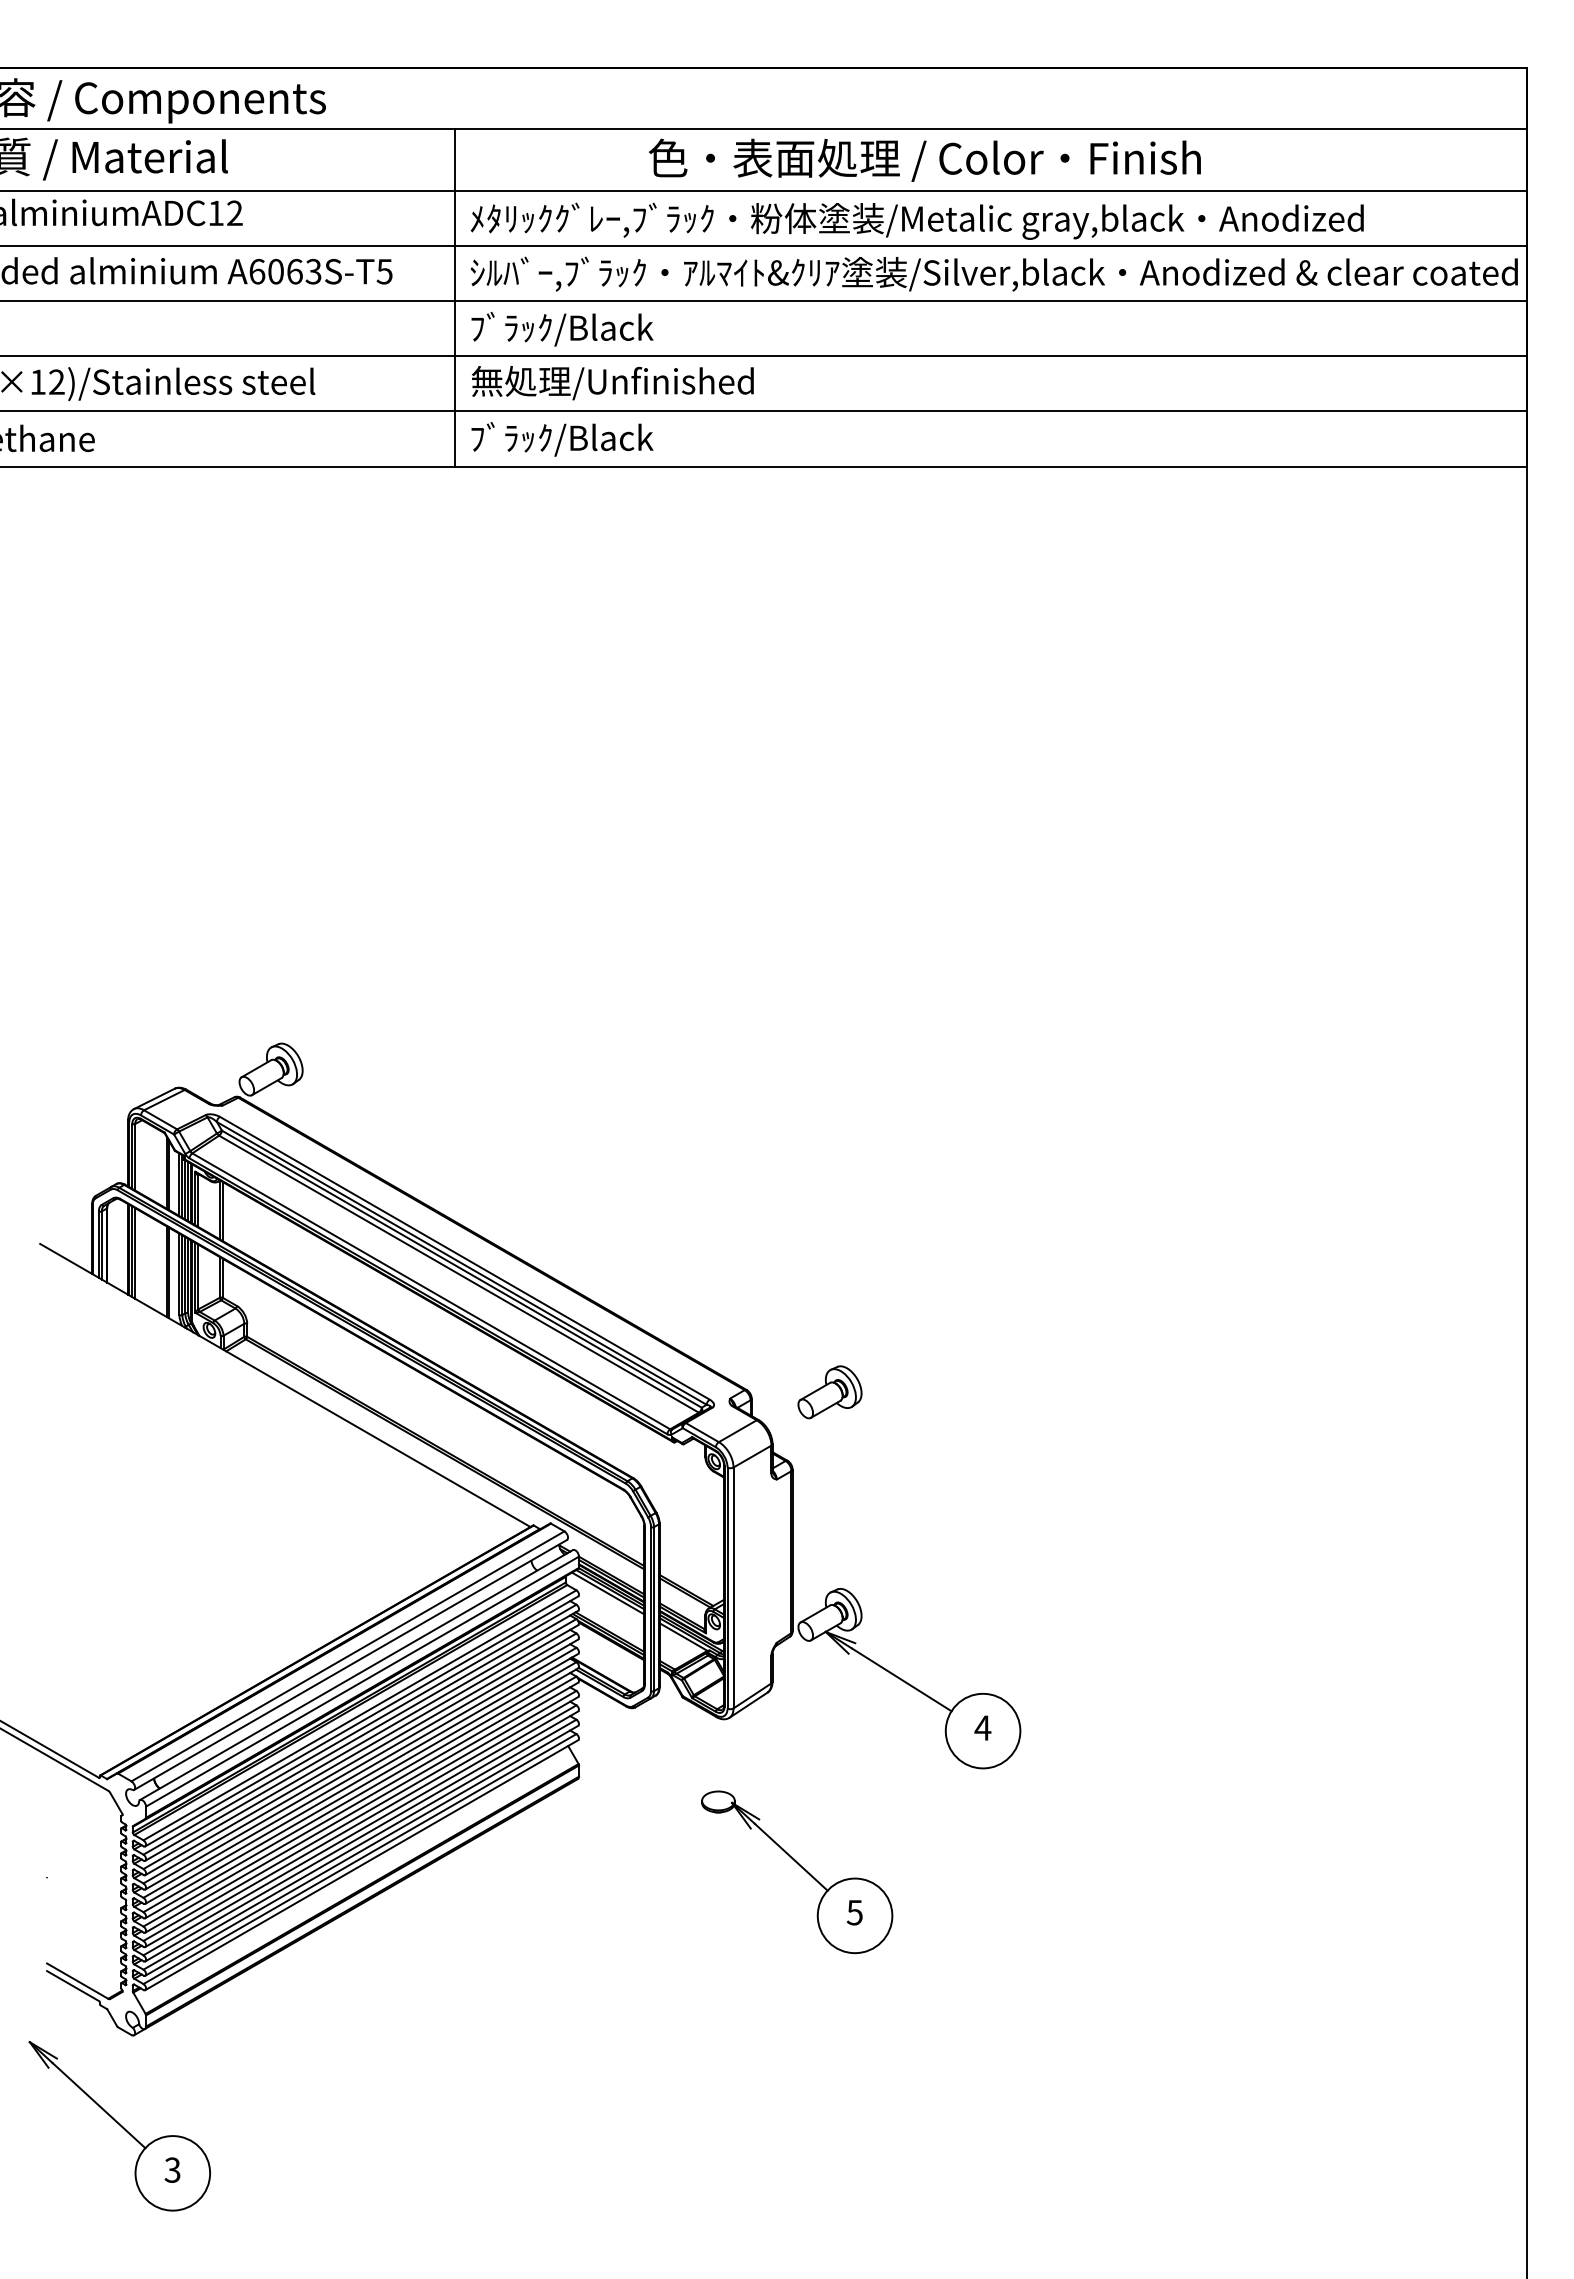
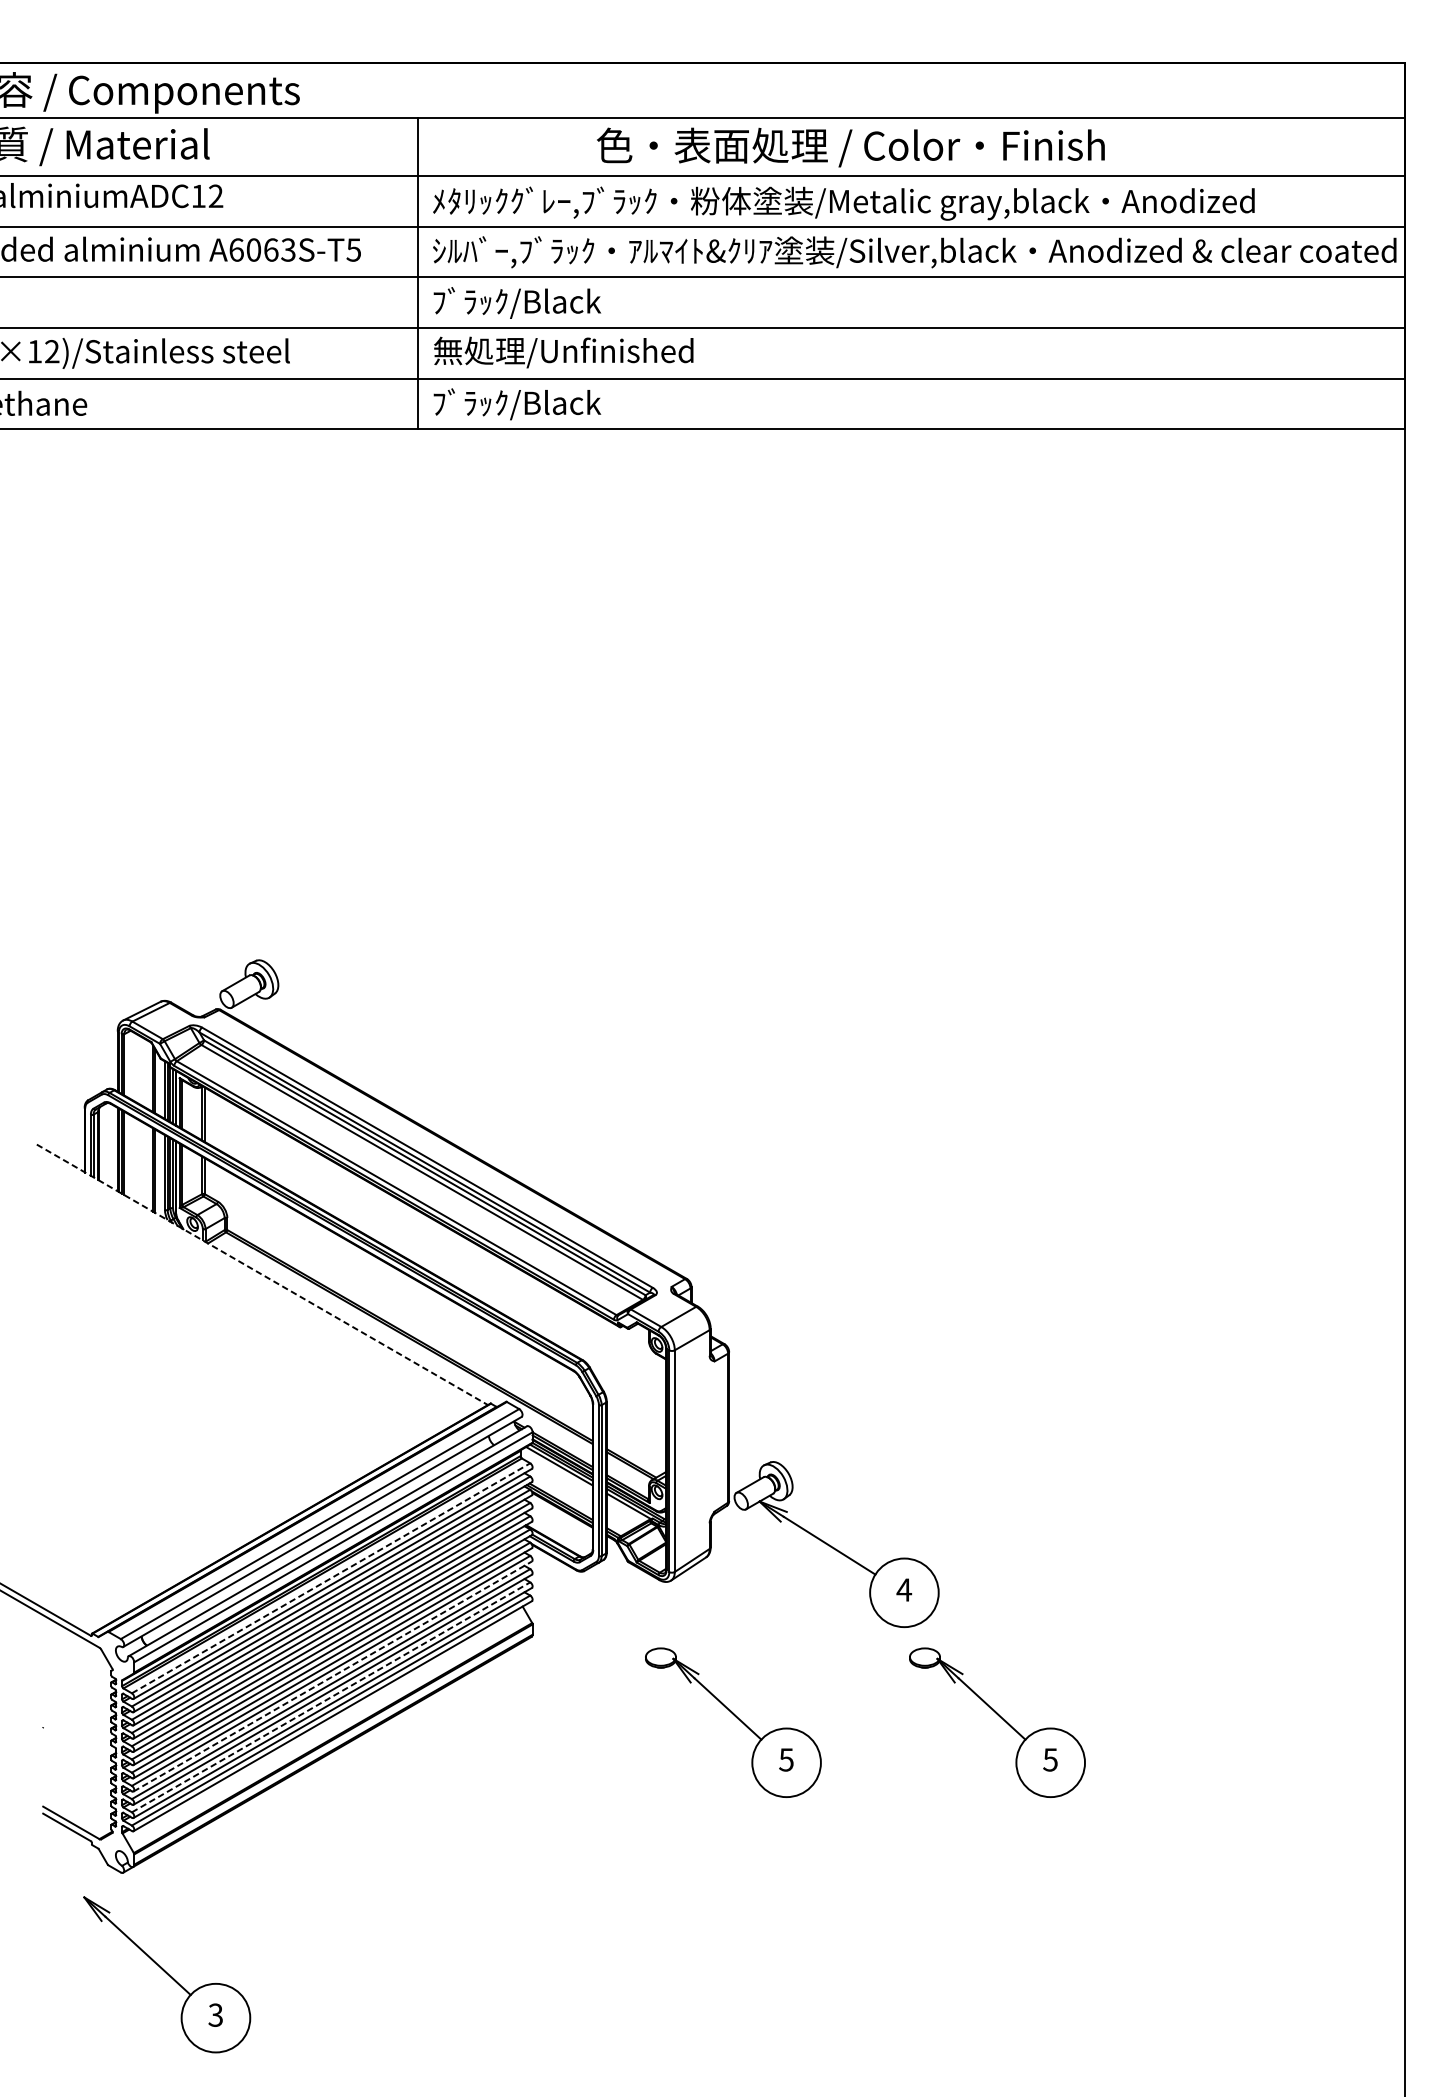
line: (285, 1385) -> (262, 1274), solid -> dashed
part: (829, 1392) -> (763, 1281), removed
line: (359, 1715) -> (330, 1578), solid -> dashed
line: (361, 1822) -> (332, 1676), solid -> dashed
line: (359, 1844) -> (330, 1697), solid -> dashed
part: (1084, 1871) -> (997, 1722), added
part: (119, 2126) -> (166, 1975), moved

